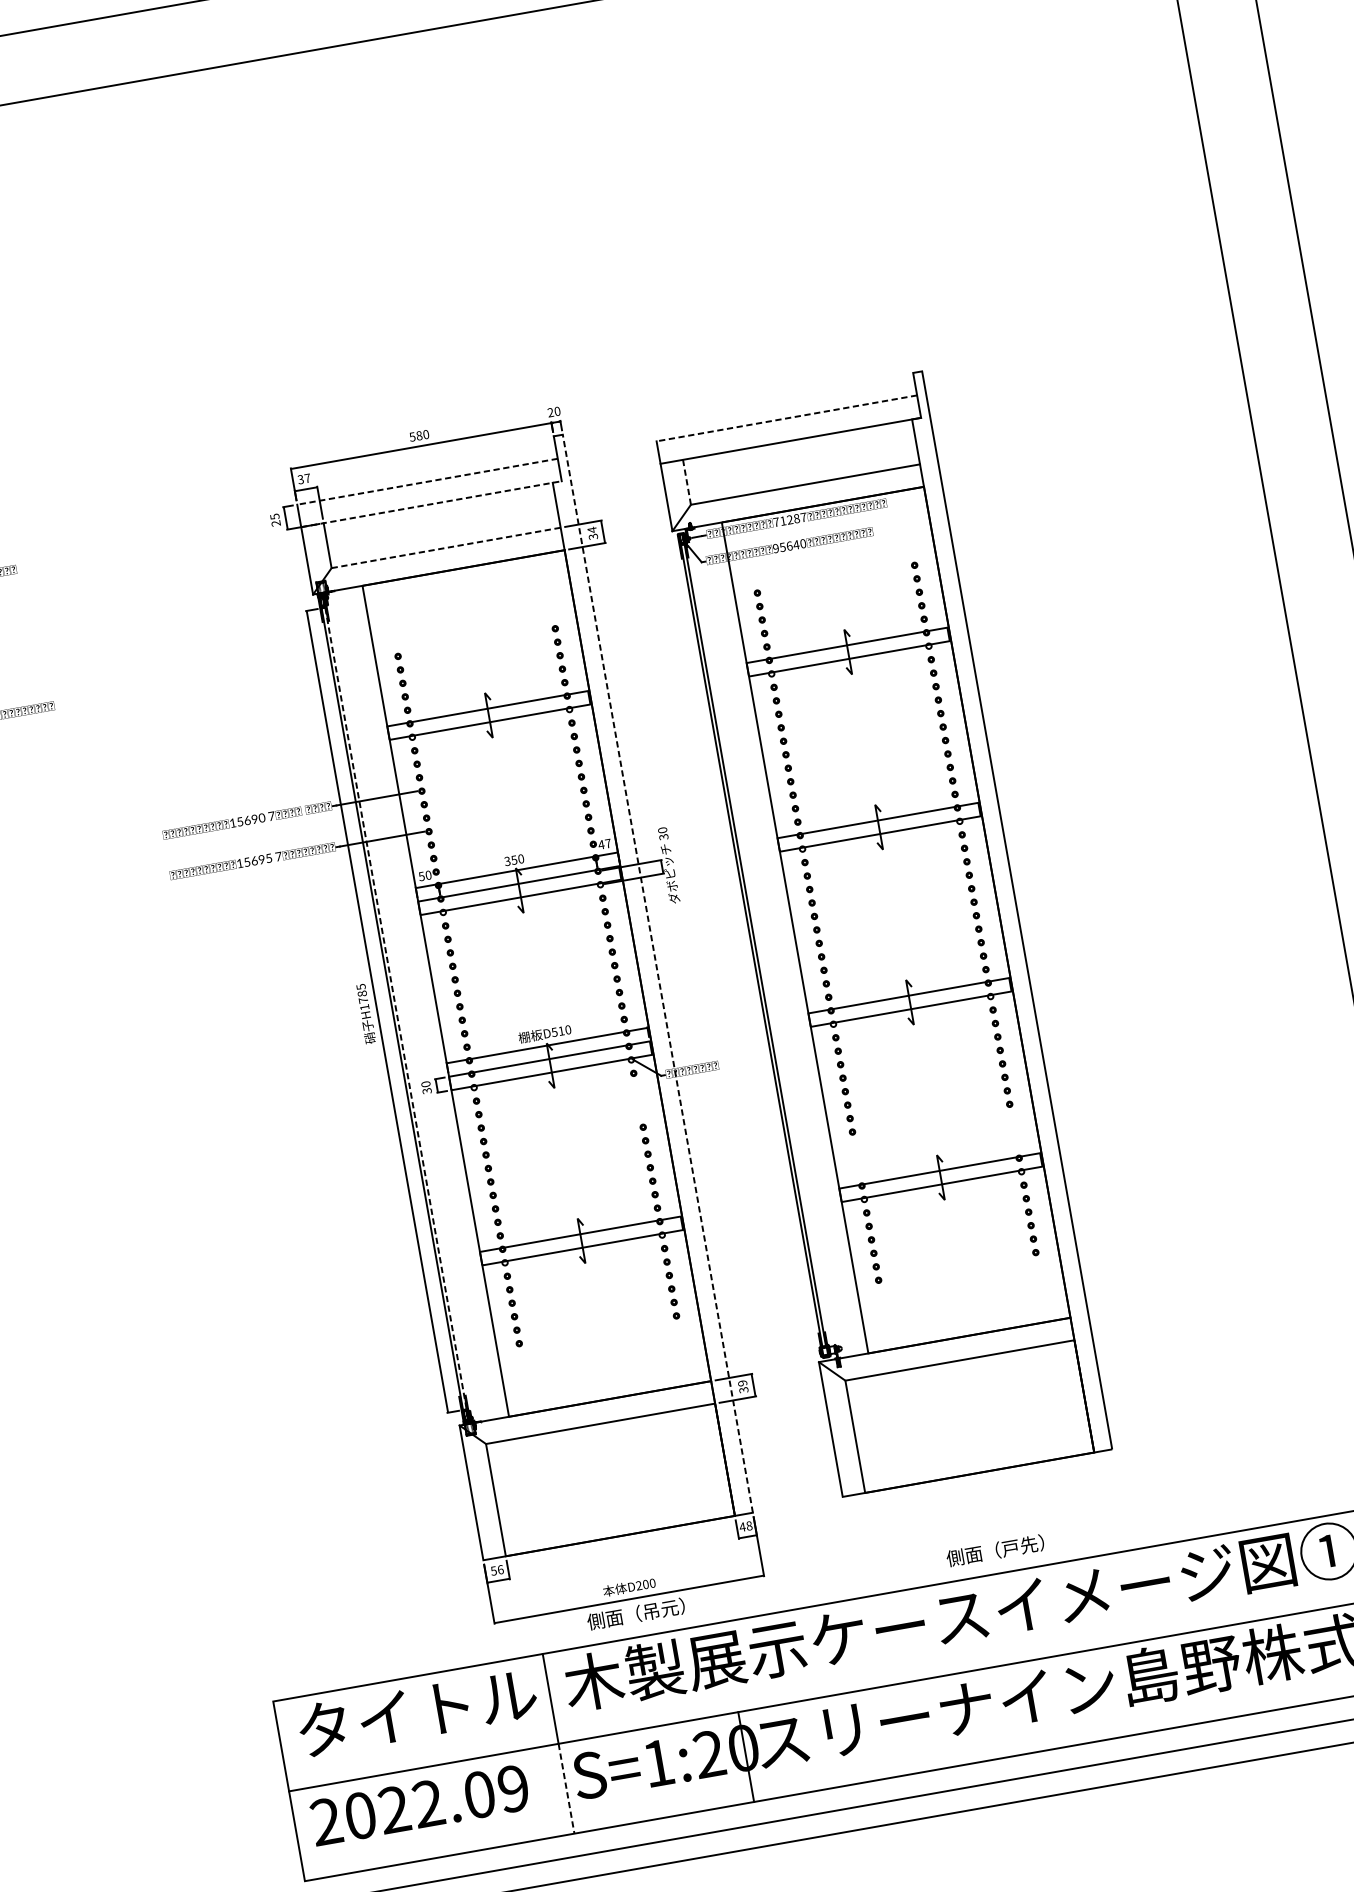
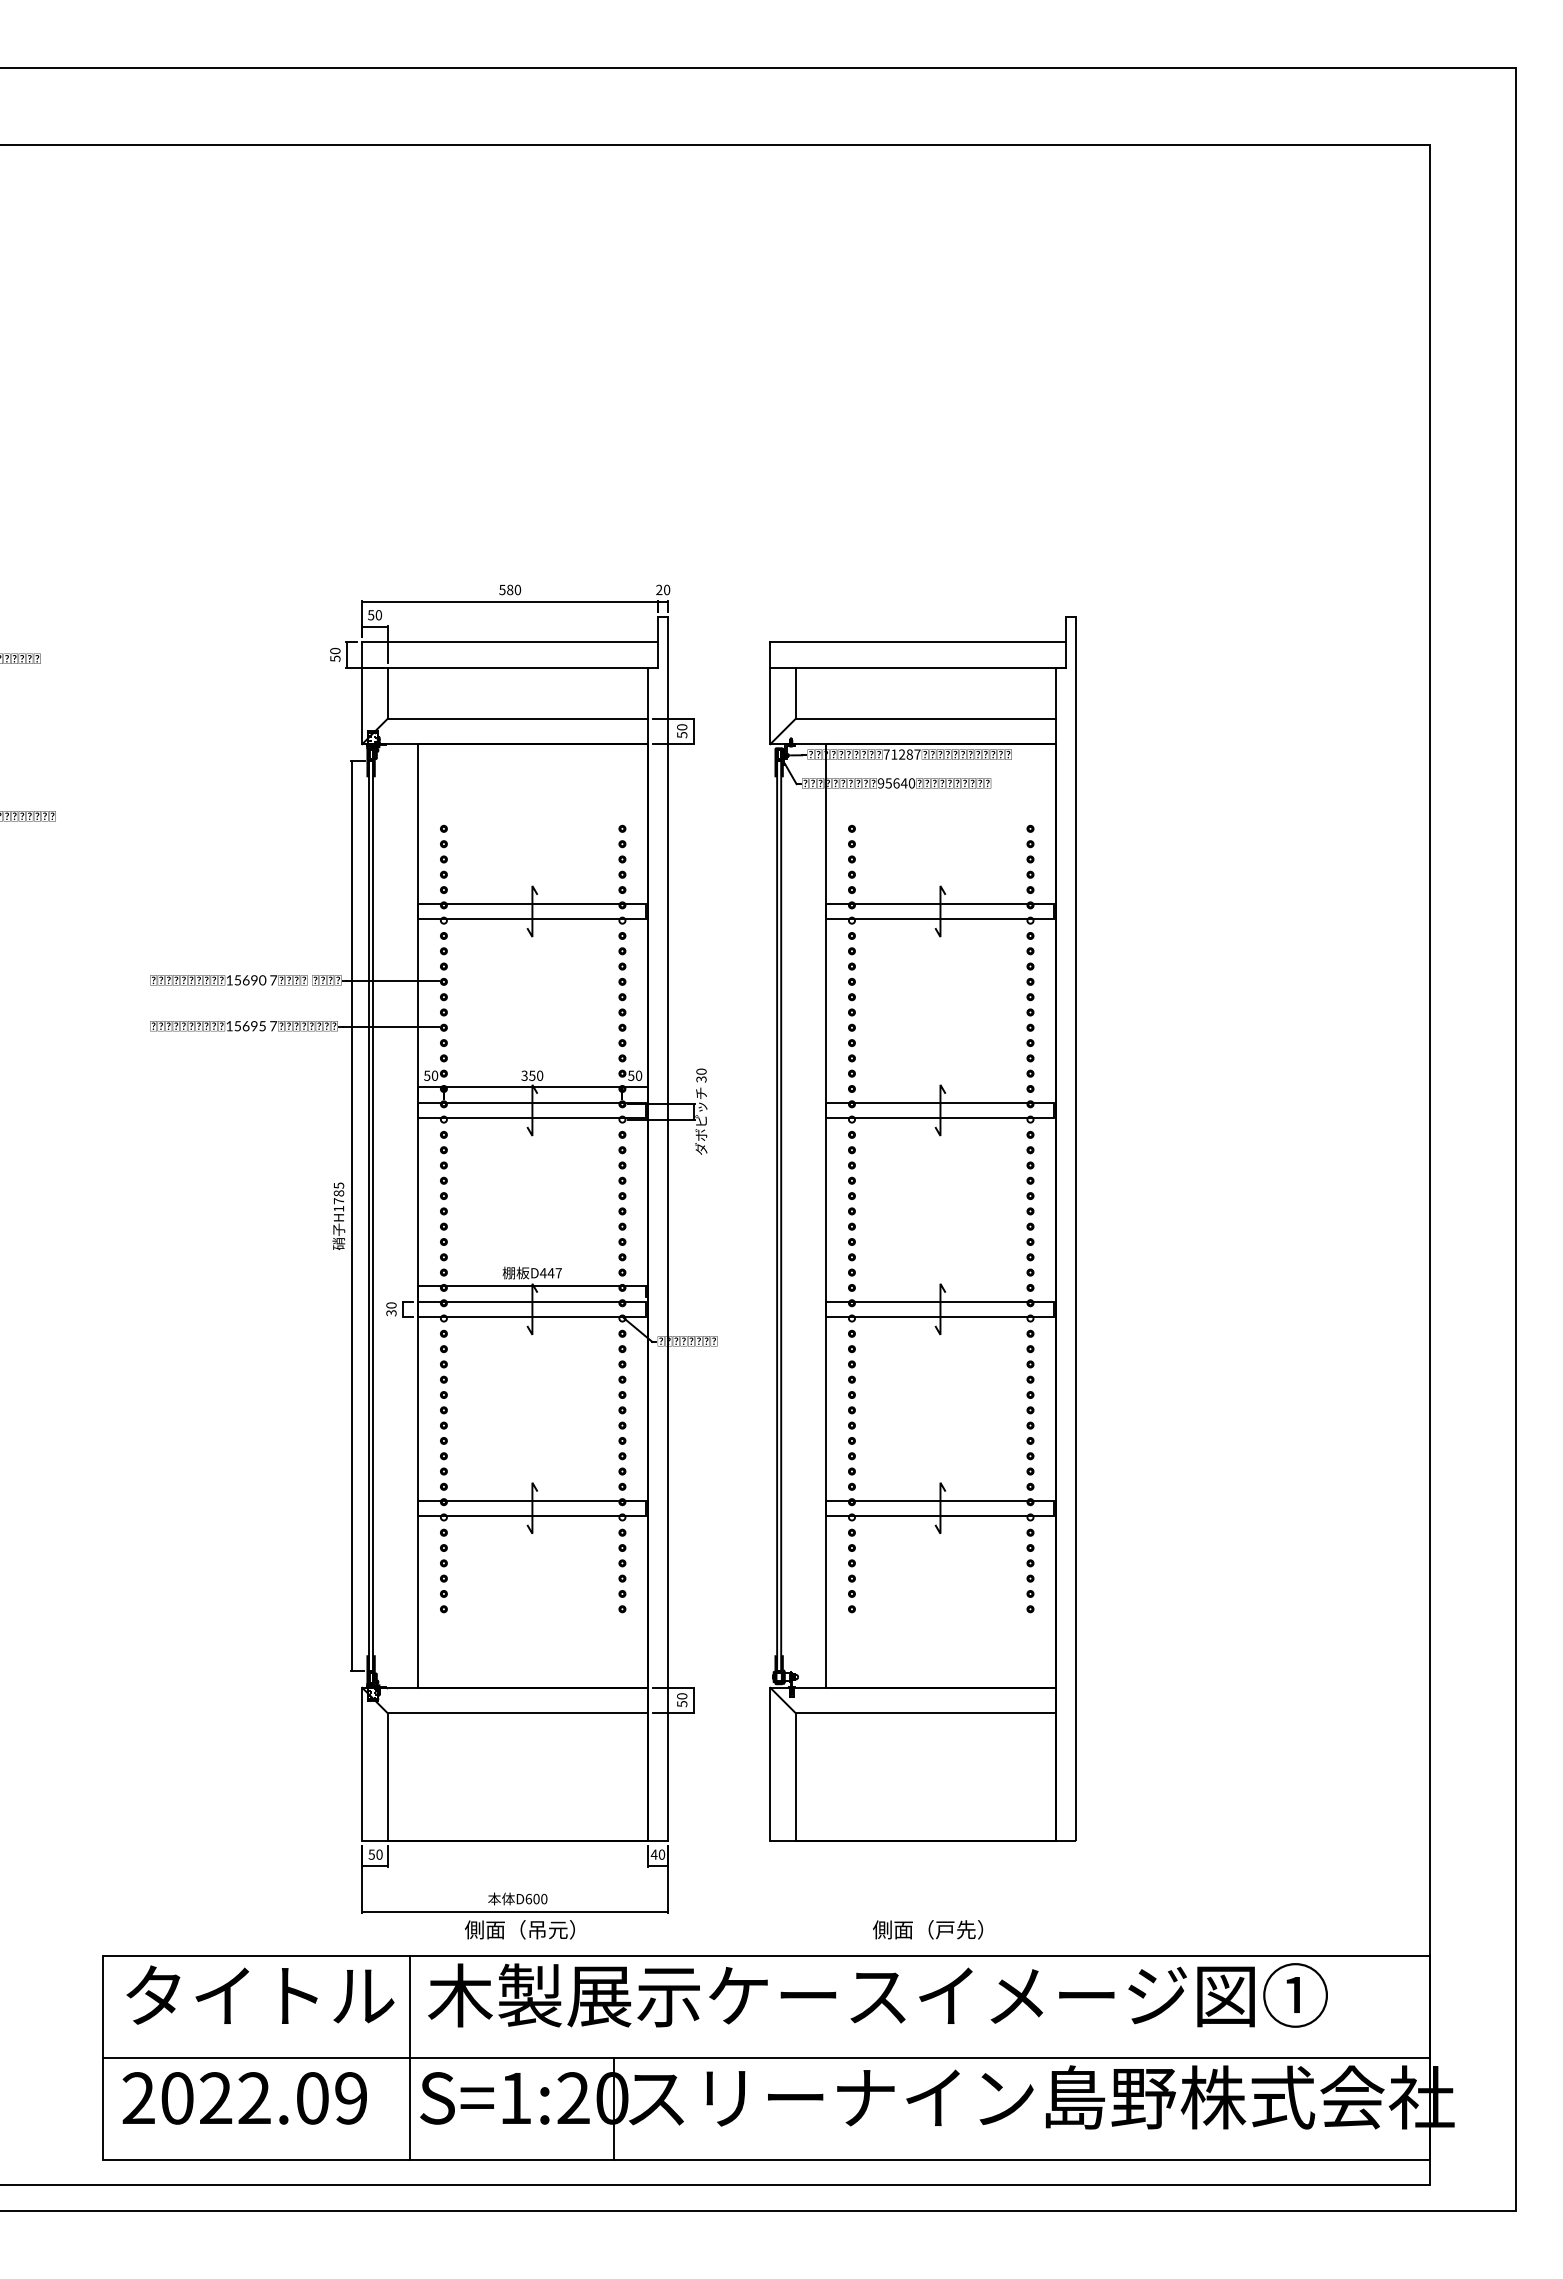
line: (787, 418) -> (918, 642), dashed -> solid
text: (304, 479) -> (375, 615), 37 -> 50
line: (427, 481) -> (510, 642), dashed -> solid
line: (686, 482) -> (795, 693), dashed -> solid
line: (431, 504) -> (510, 667), dashed -> solid
text: (275, 519) -> (335, 654), 25 -> 50
text: (592, 532) -> (682, 730), 34 -> 50
line: (446, 547) -> (518, 718), dashed -> solid
text: (604, 844) -> (634, 1075), 47 -> 50
line: (657, 973) -> (668, 1228), dashed -> solid
line: (396, 1008) -> (373, 1216), dashed -> solid
text: (561, 1031) -> (550, 1273), 510 -> 447
part: (638, 1100) -> (622, 1364), added
part: (1014, 1131) -> (1030, 1471), added
part: (856, 1159) -> (851, 1471), added
text: (743, 1386) -> (682, 1699), 39 -> 50
text: (748, 1525) -> (661, 1854), 48 -> 40
text: (500, 1569) -> (379, 1854), 56 -> 50
text: (638, 1585) -> (528, 1898), 200 -> 600
line: (566, 1789) -> (409, 2109), dashed -> solid

